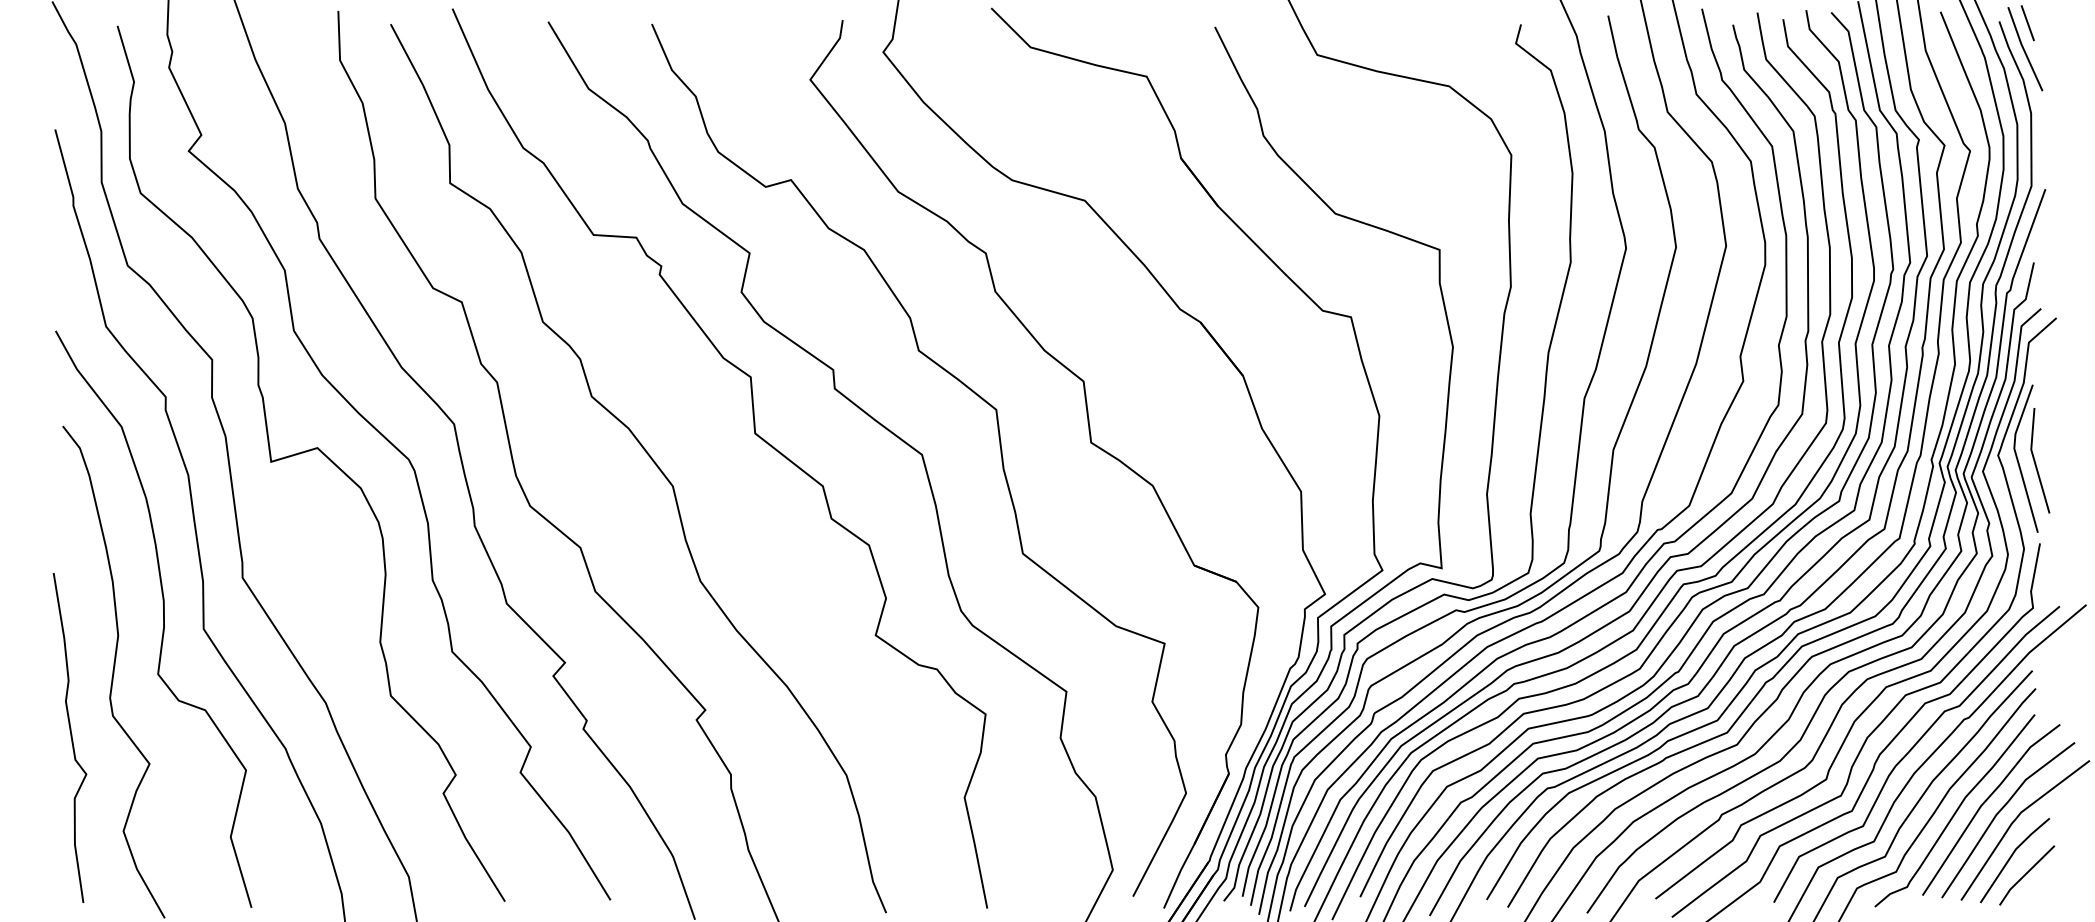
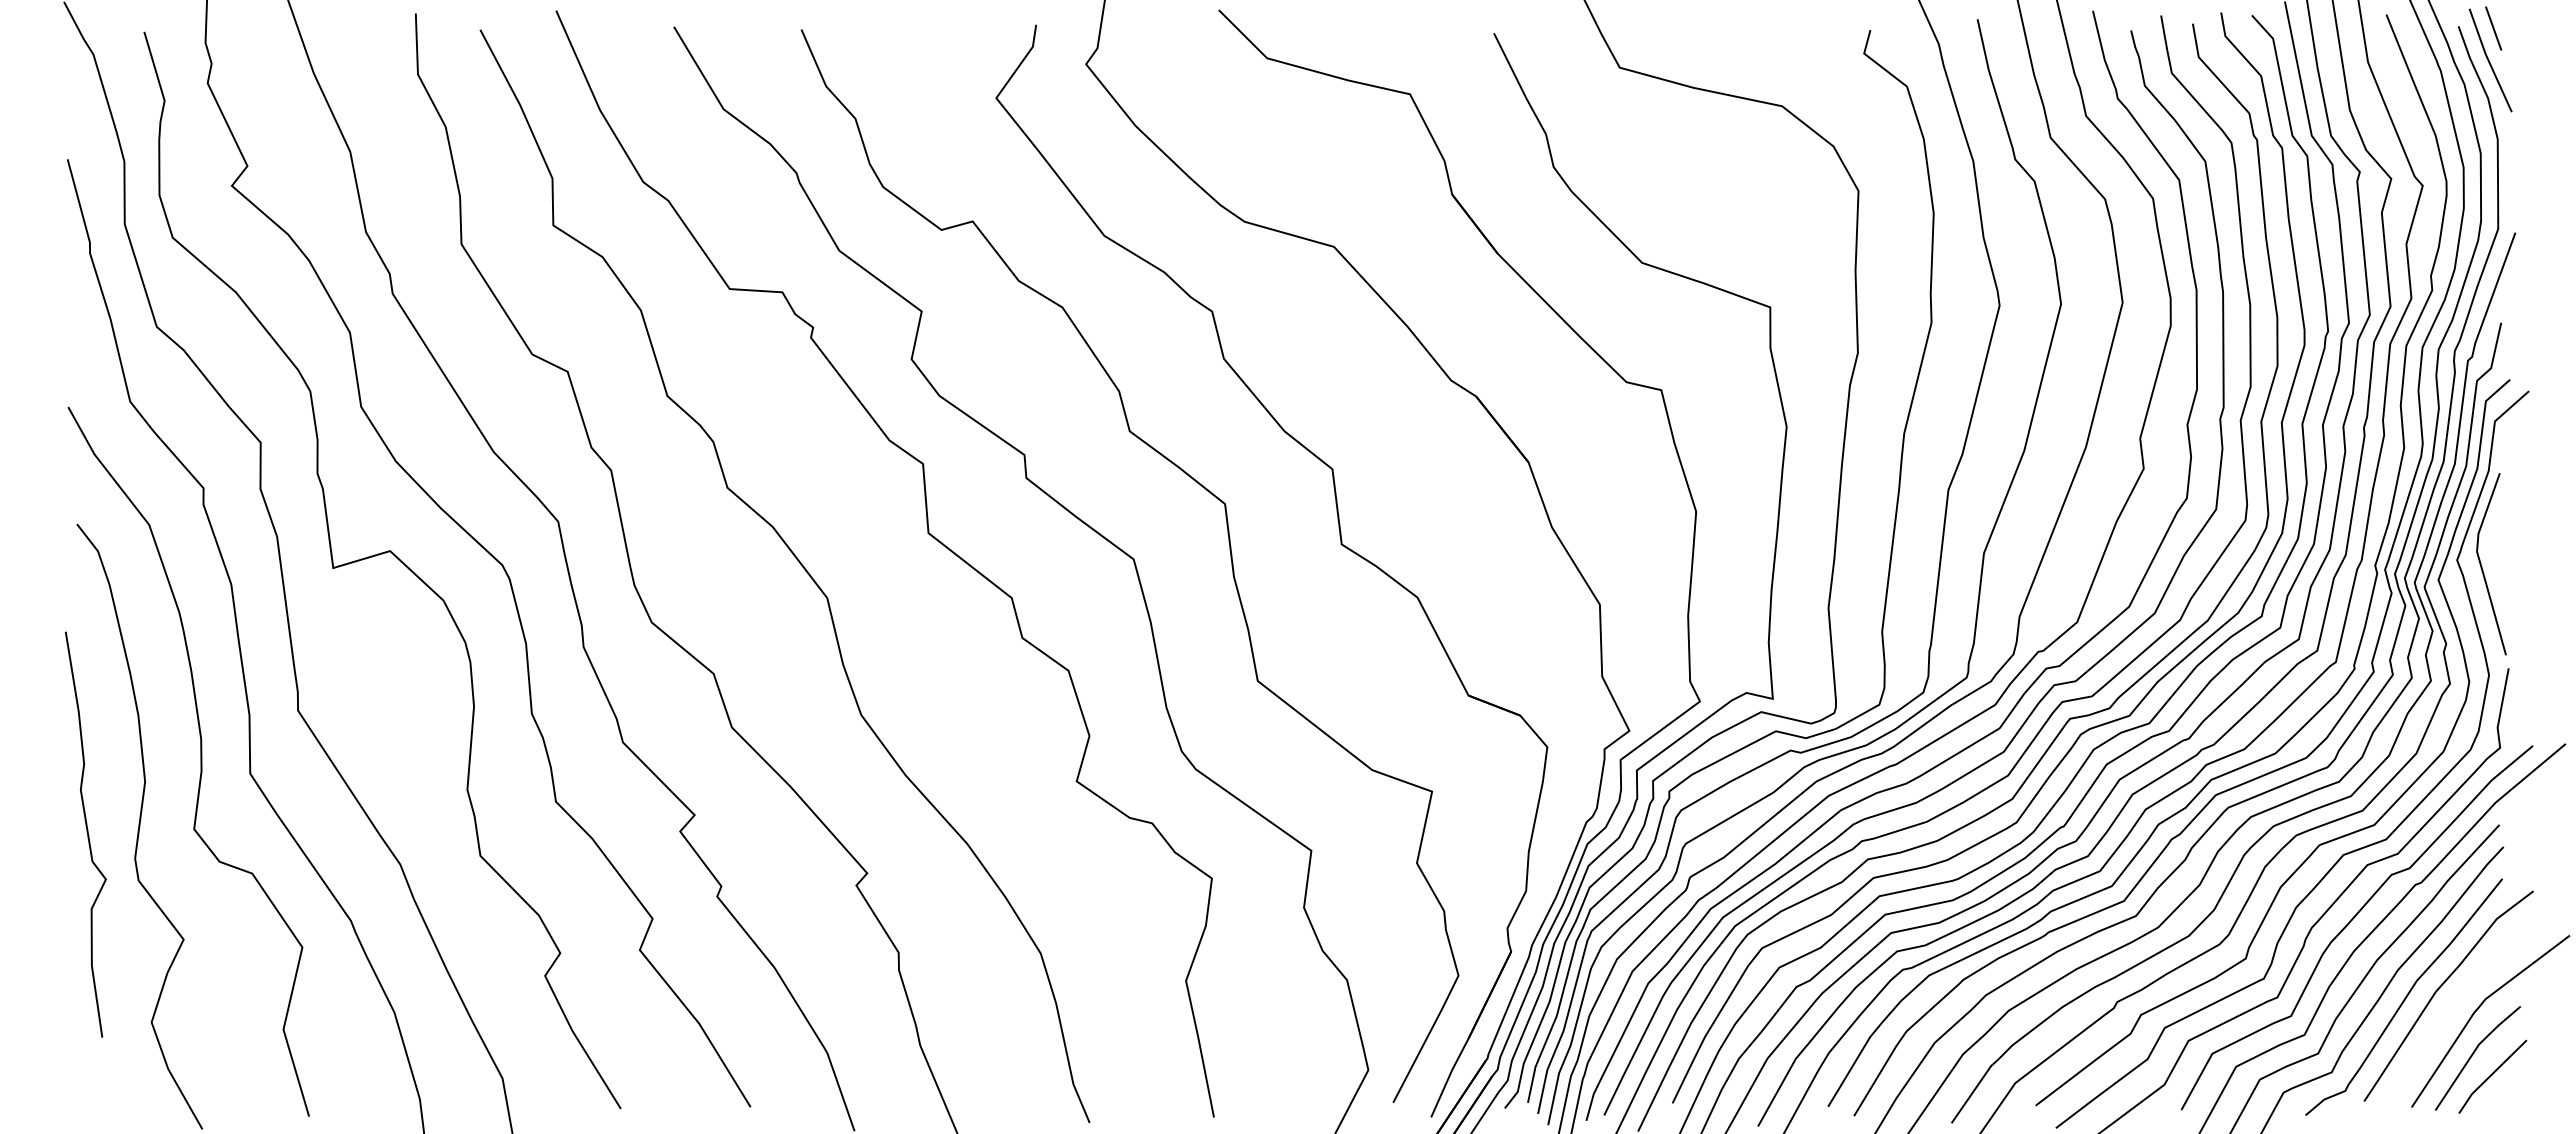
line: (2035, 462) -> (2503, 568), removed
curve: (71, 737) -> (87, 834), moved
curve: (2000, 811) -> (2459, 998), removed

